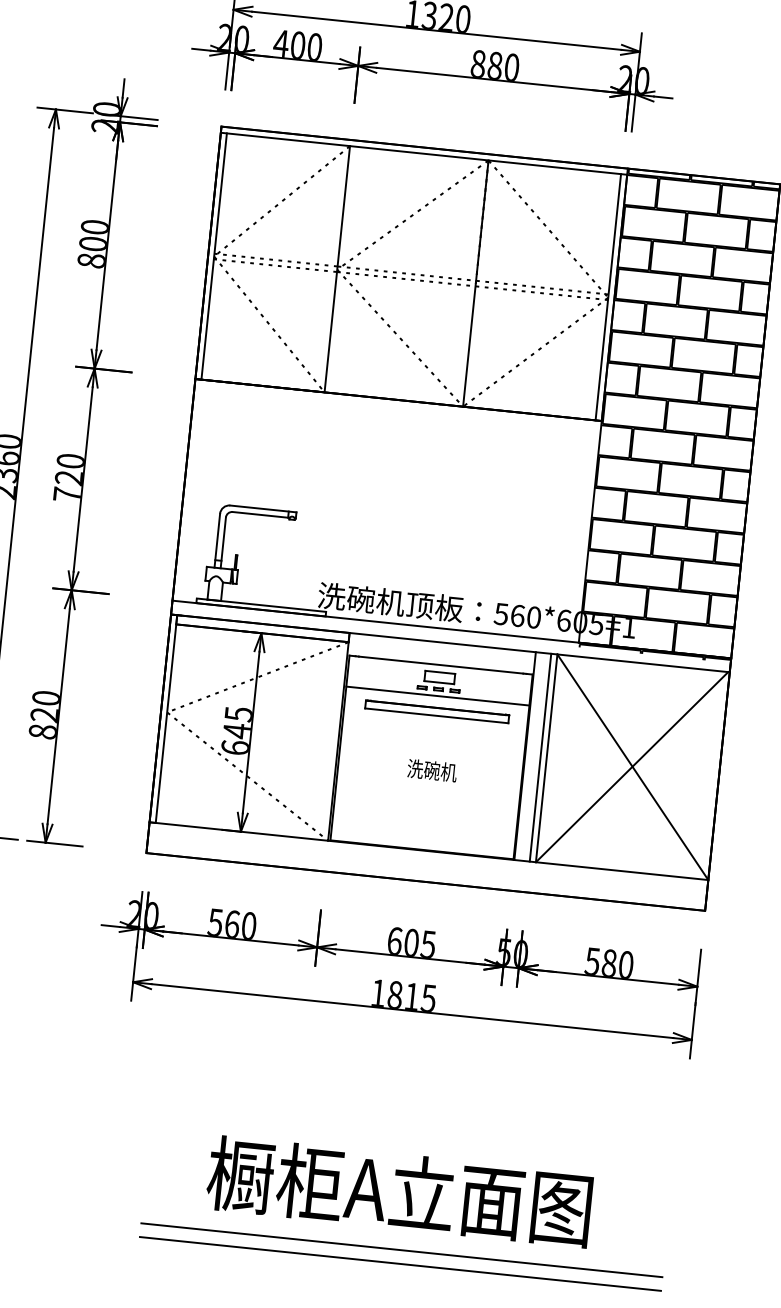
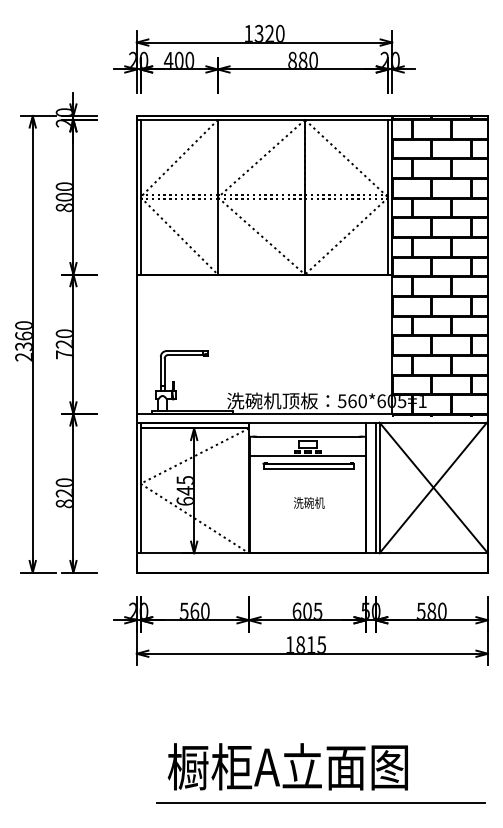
text: (398, 1190) -> (287, 766), moved
line: (399, 1263) -> (320, 811), removed

